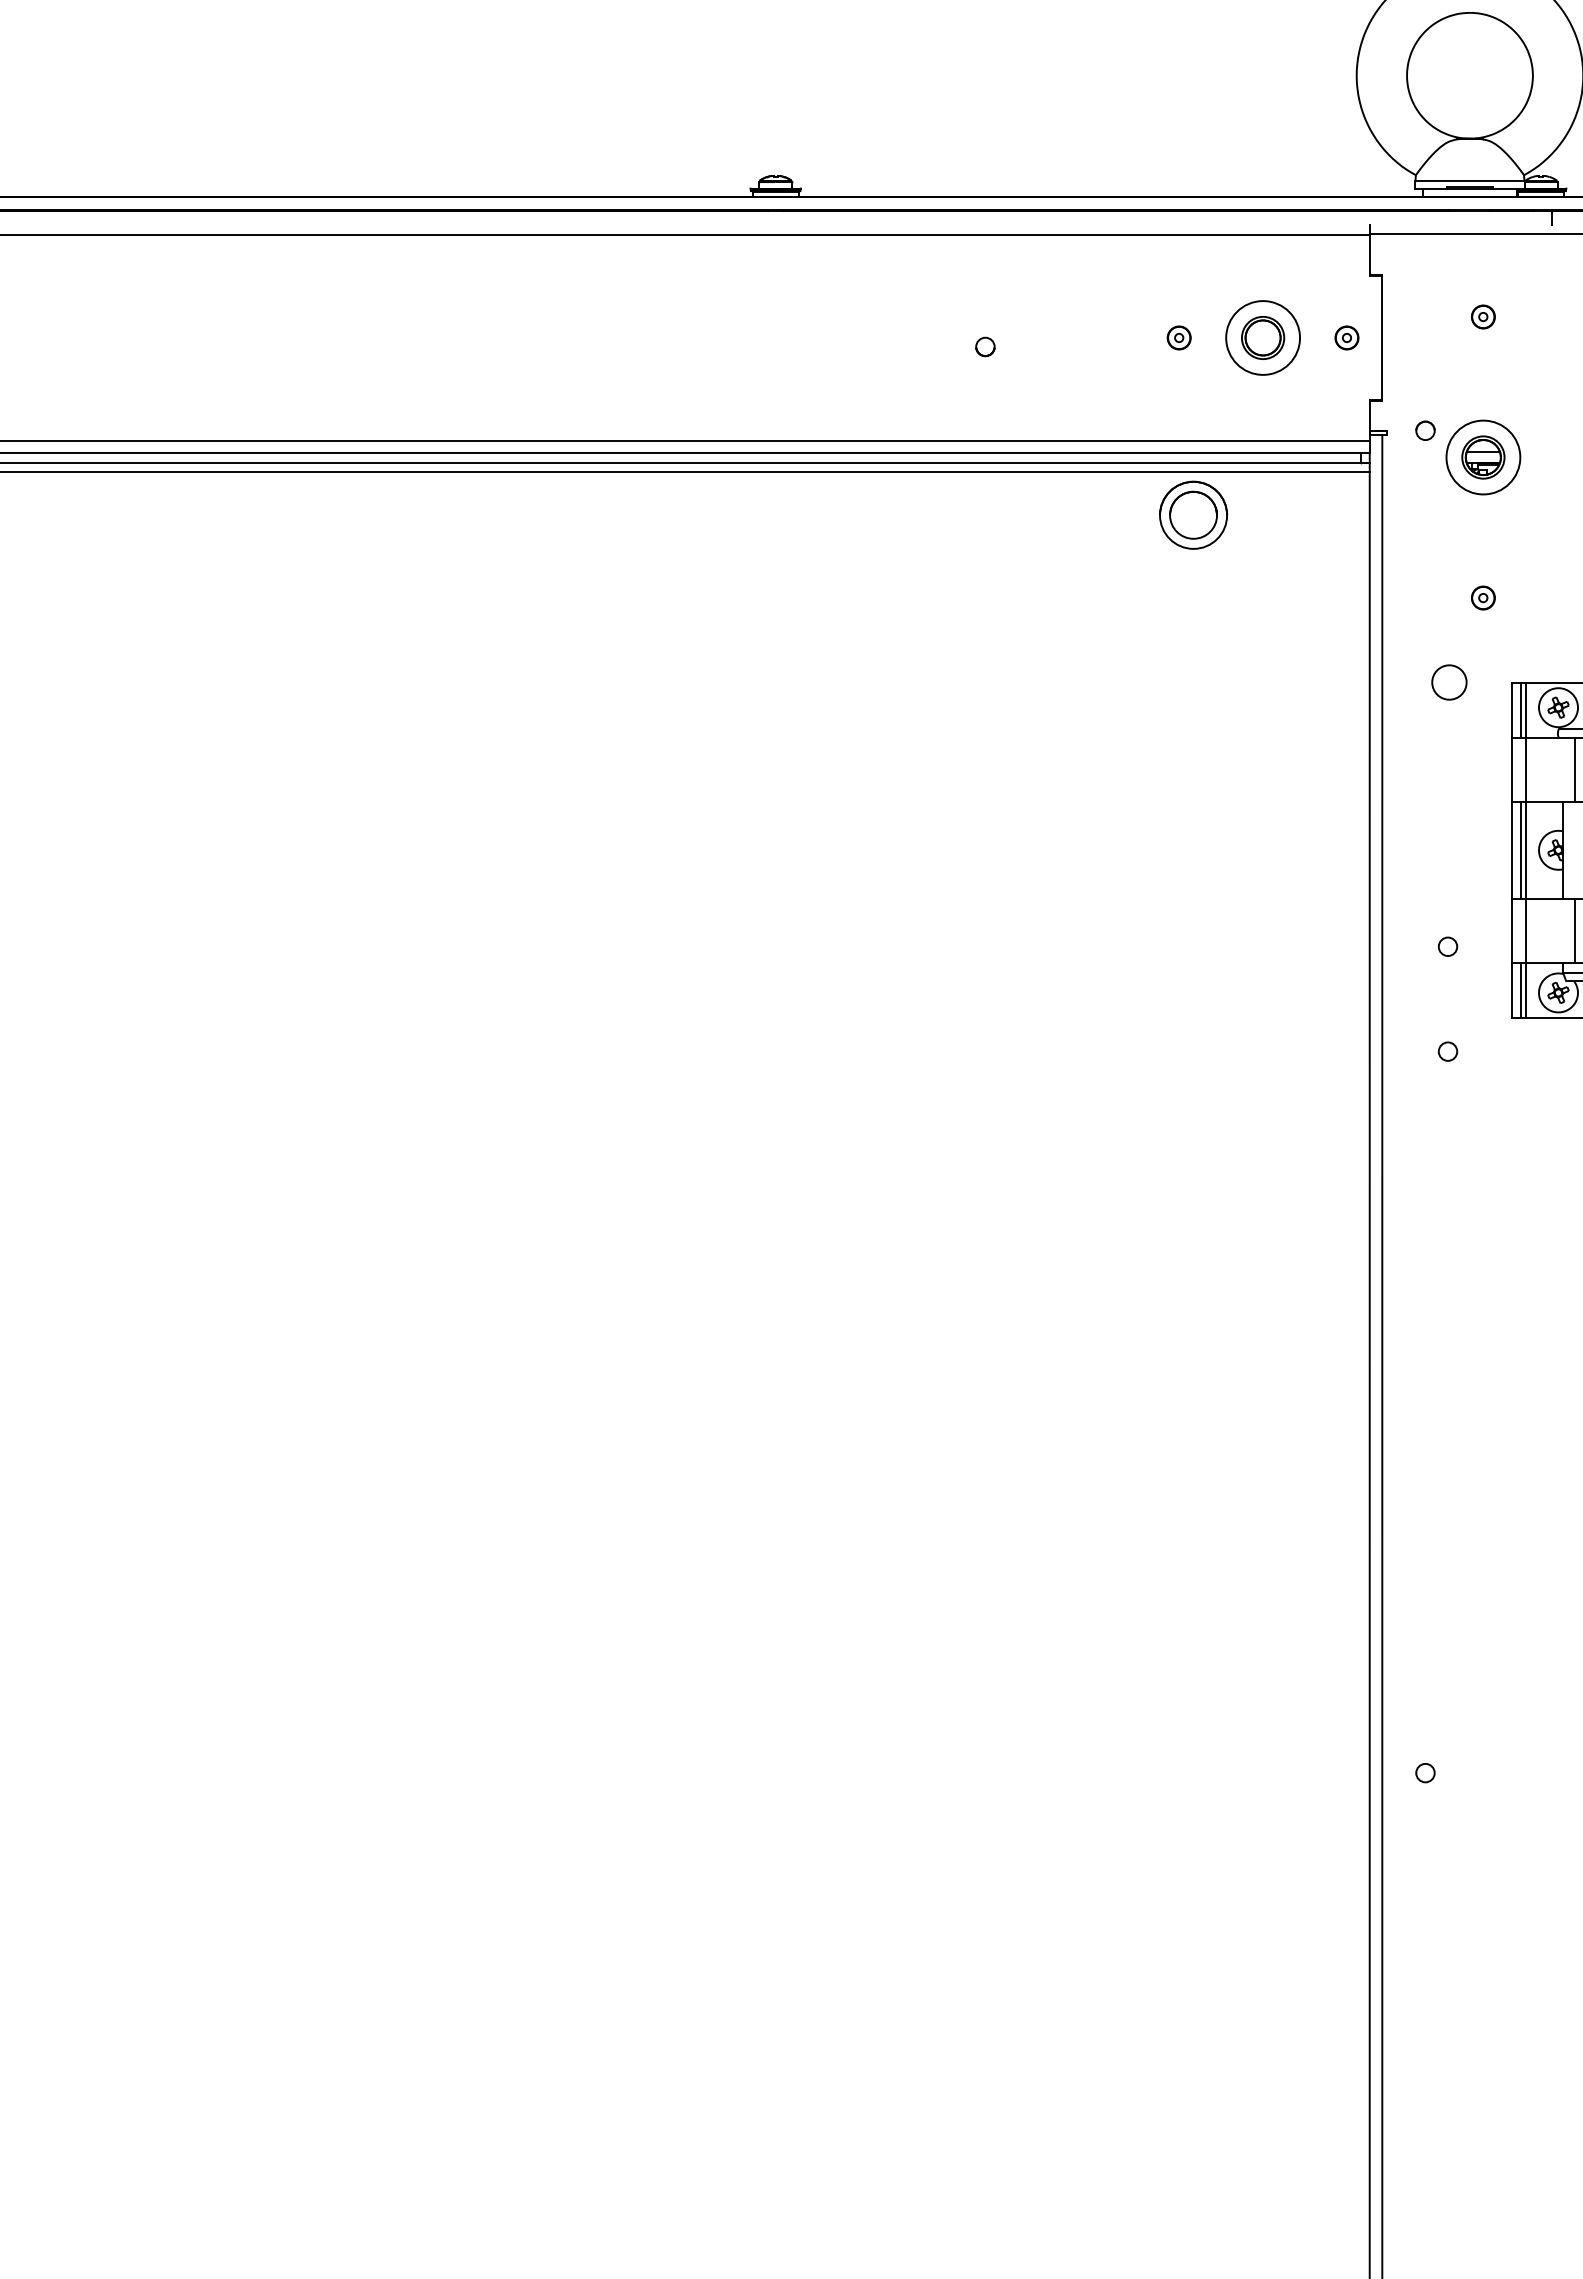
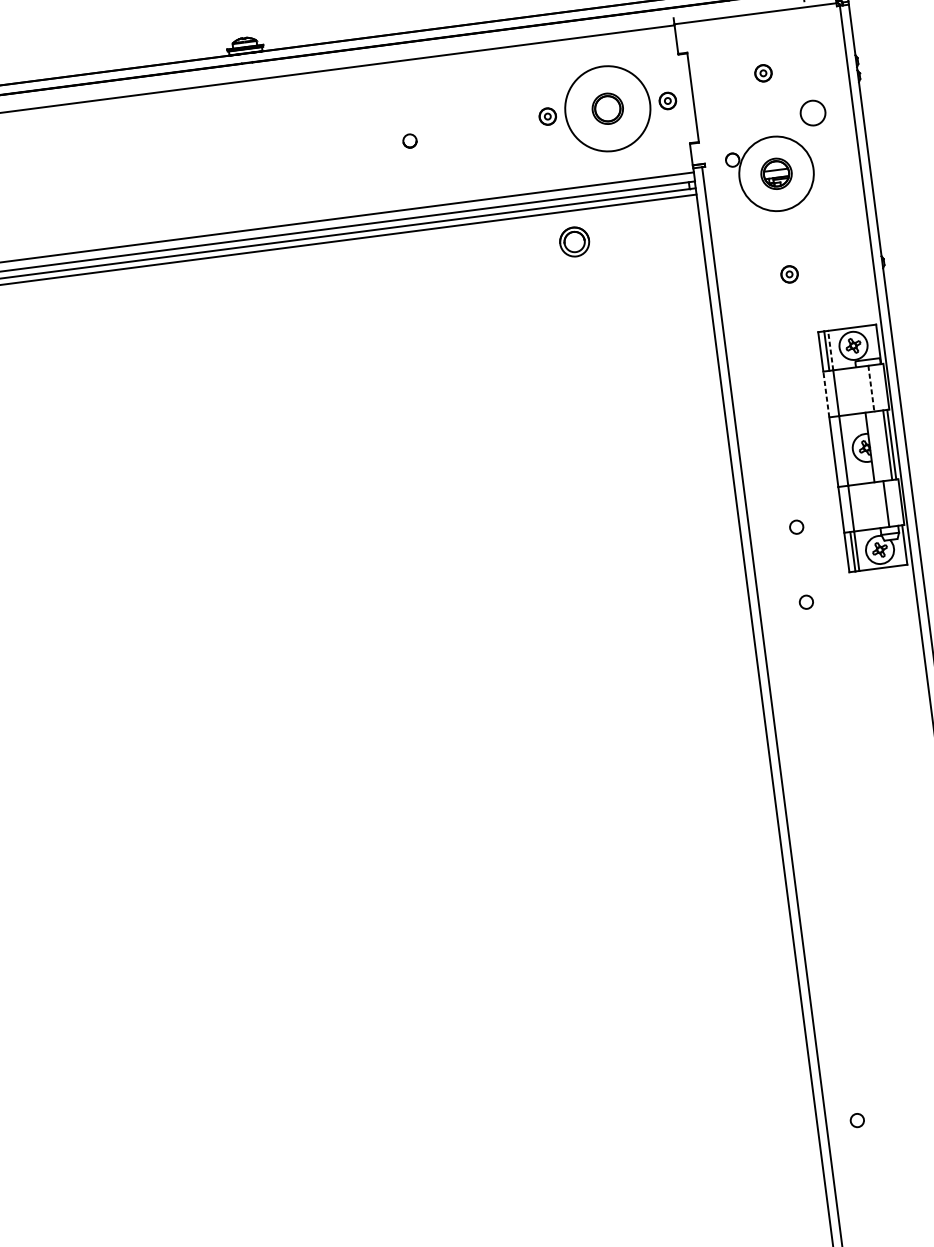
circle: (1263, 337) -> (608, 108), size x1.6
circle: (1483, 457) -> (776, 173), size x1.4
part: (1193, 514) -> (574, 241), size x0.6
circle: (1449, 682) -> (813, 113), moved
line: (1526, 710) -> (830, 350), solid -> dashed
line: (1512, 769) -> (826, 394), solid -> dashed
line: (1575, 769) -> (871, 388), solid -> dashed
line: (1520, 849) -> (839, 450), removed

